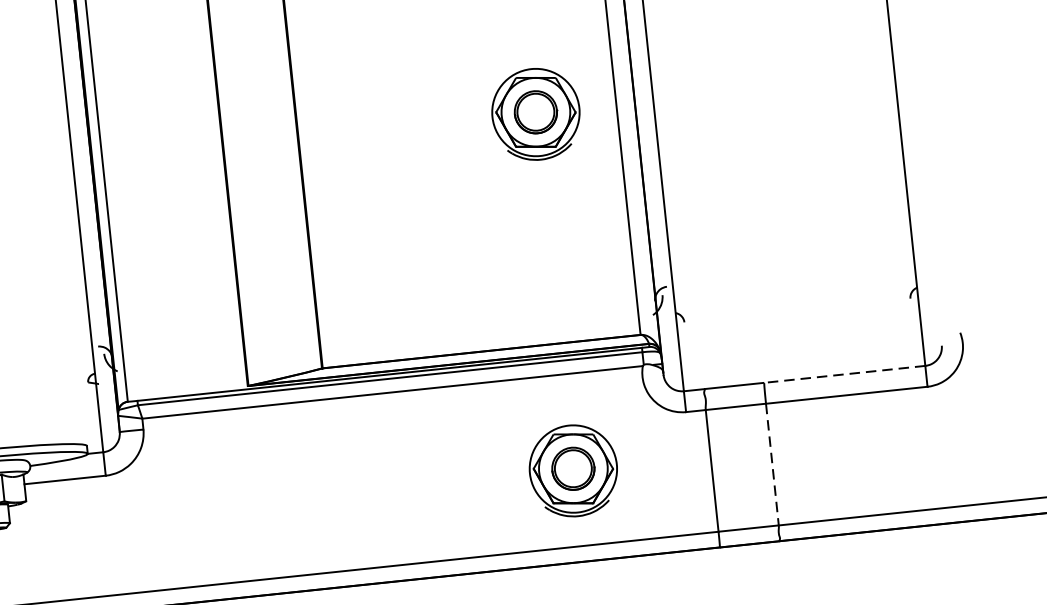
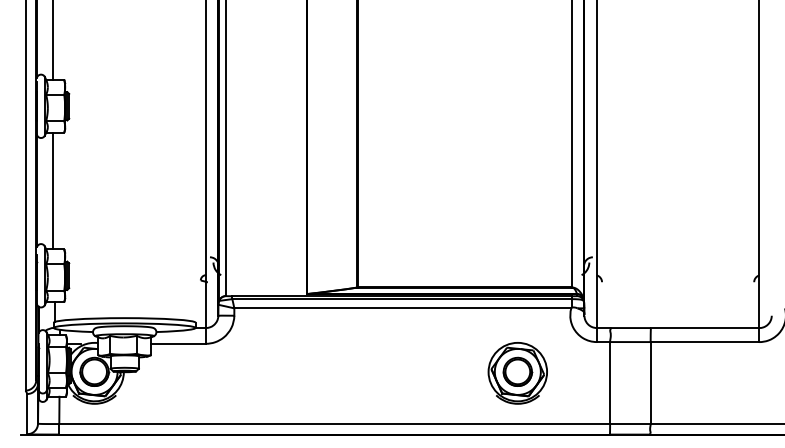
part: (535, 114) -> (517, 133), removed
line: (843, 375) -> (704, 328), dashed -> solid
line: (772, 465) -> (650, 383), dashed -> solid

